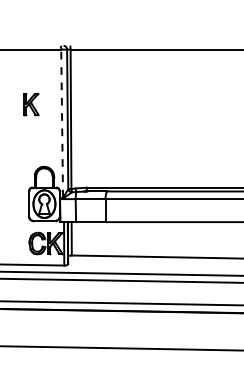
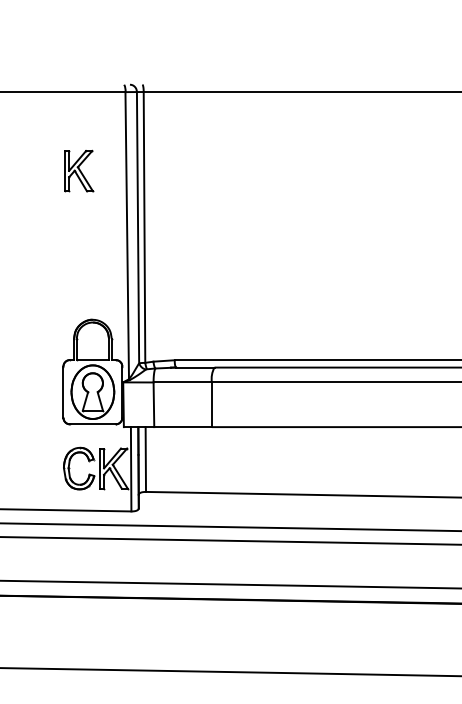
part: (31, 104) -> (79, 171), moved
line: (62, 123) -> (127, 235), dashed -> solid

